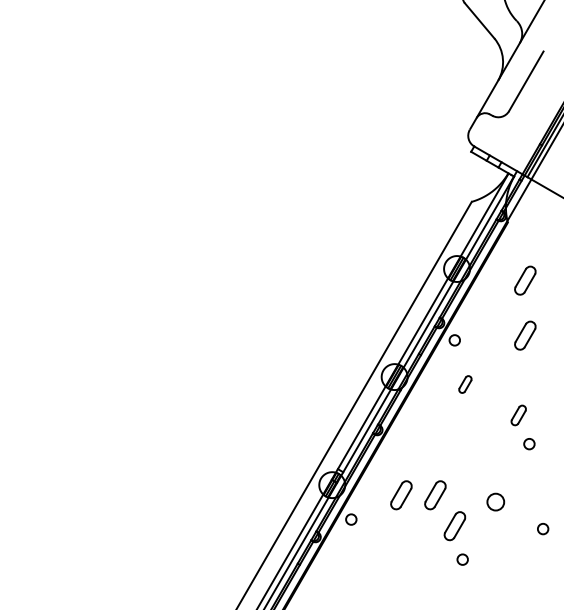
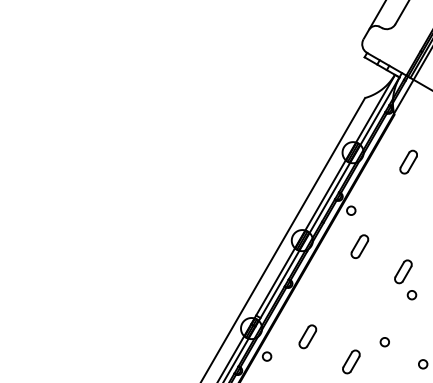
part: (525, 335) -> (408, 206), removed
part: (465, 384) -> (359, 246), size x1.67
part: (518, 415) -> (403, 271), size x1.43
part: (435, 495) -> (335, 336), removed
circle: (496, 501) -> (385, 341), size x0.62

